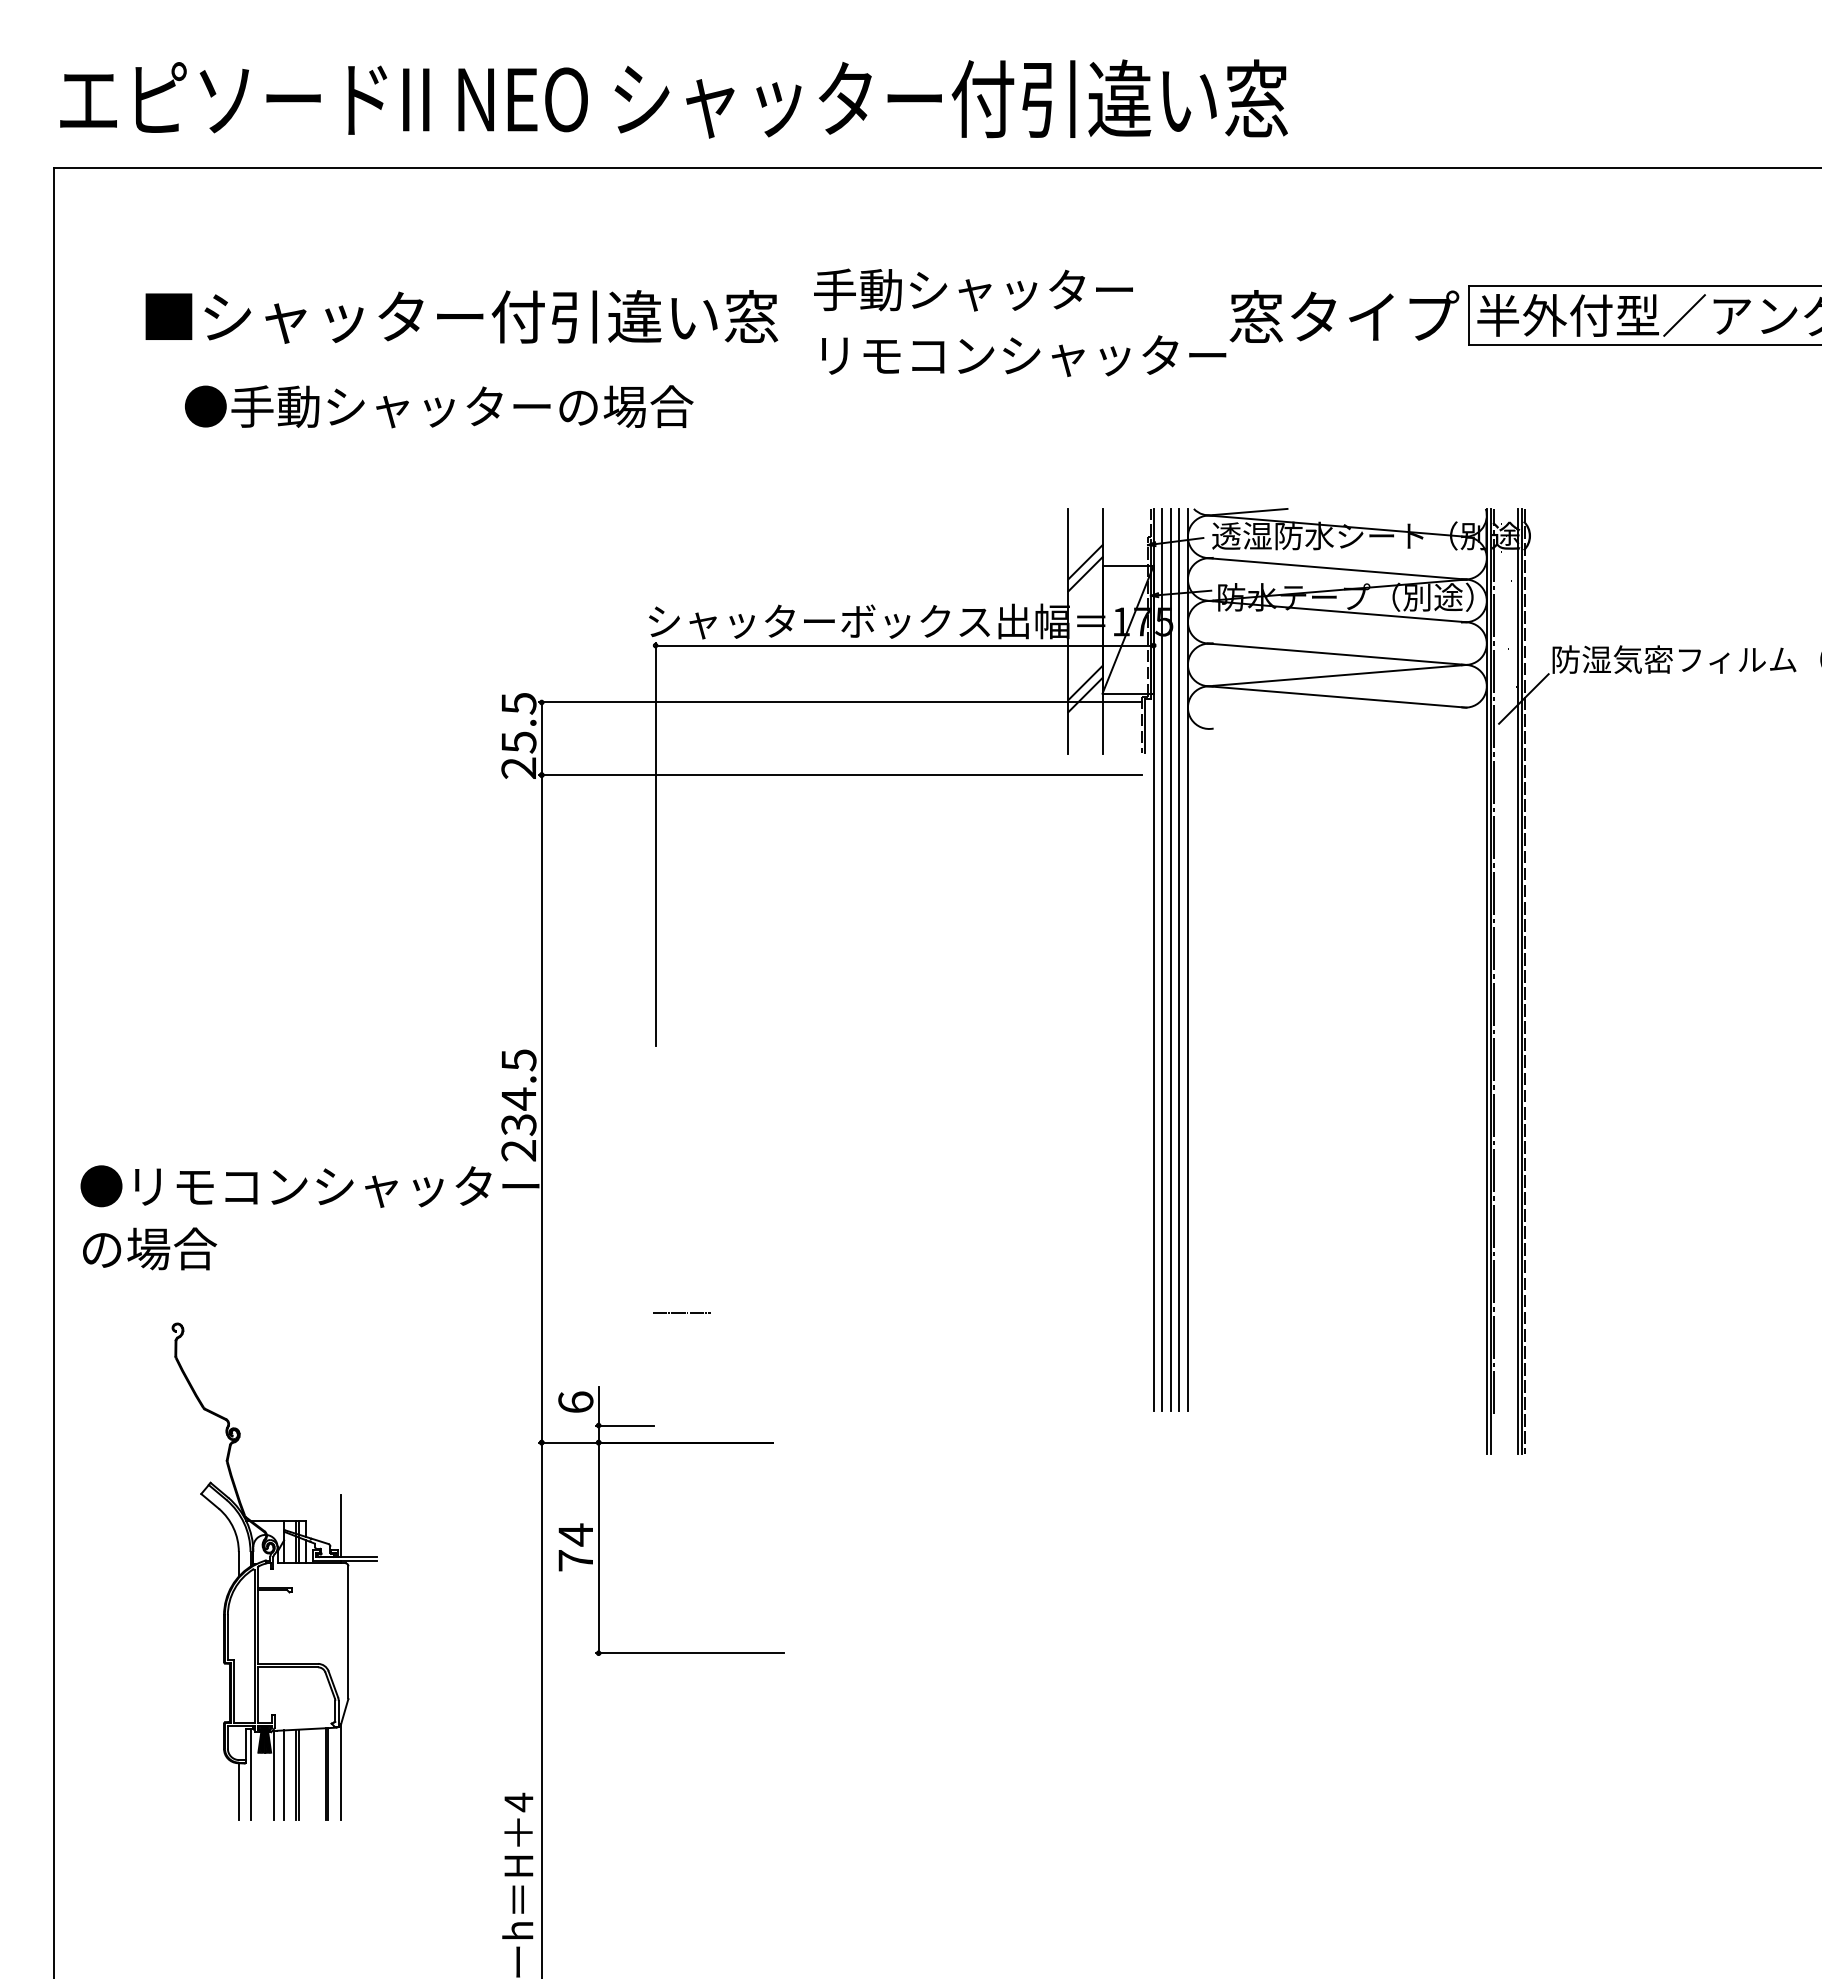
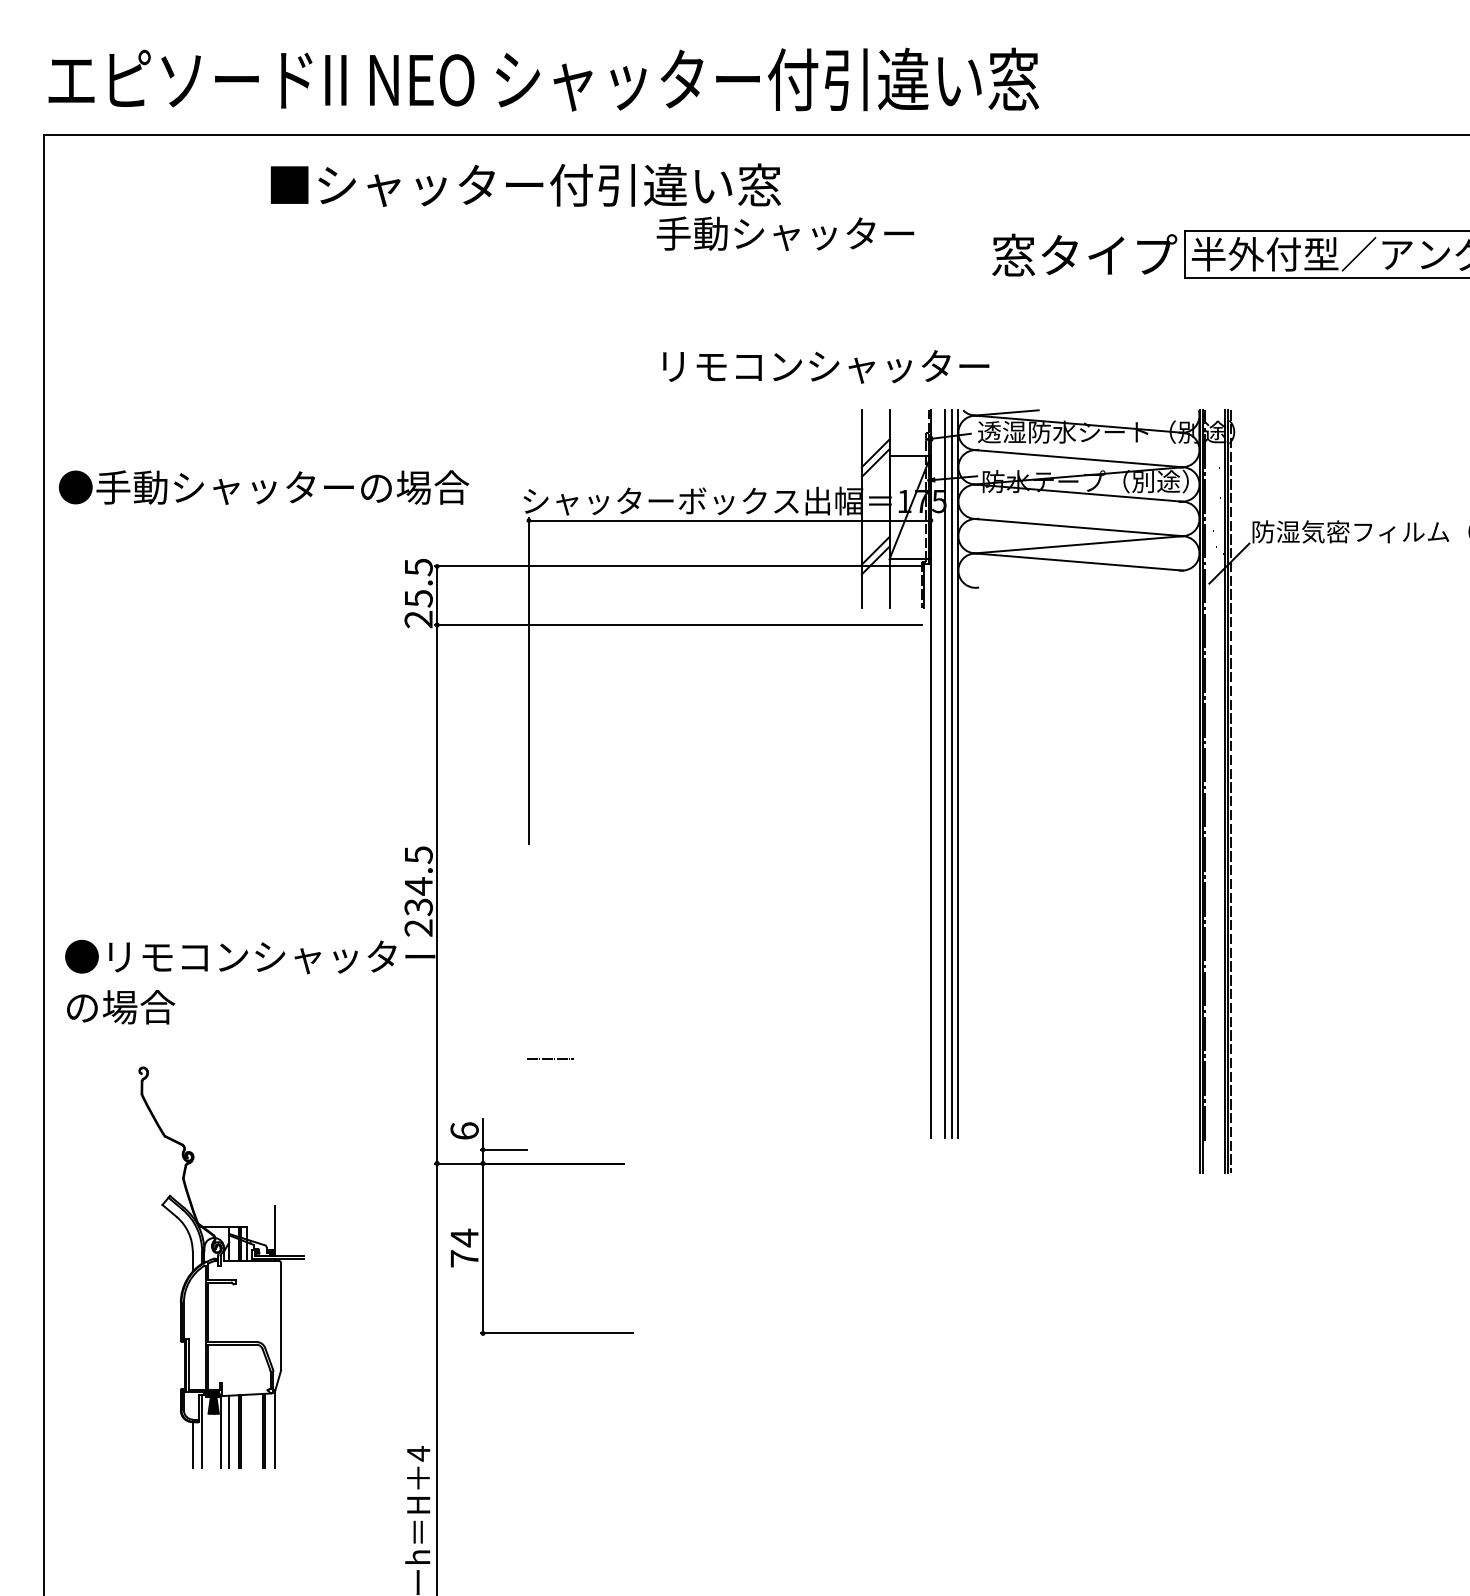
text: (461, 316) -> (525, 184), moved
text: (1024, 355) -> (826, 366), moved
text: (439, 406) -> (264, 487), moved
line: (1162, 959) -> (937, 773), removed

